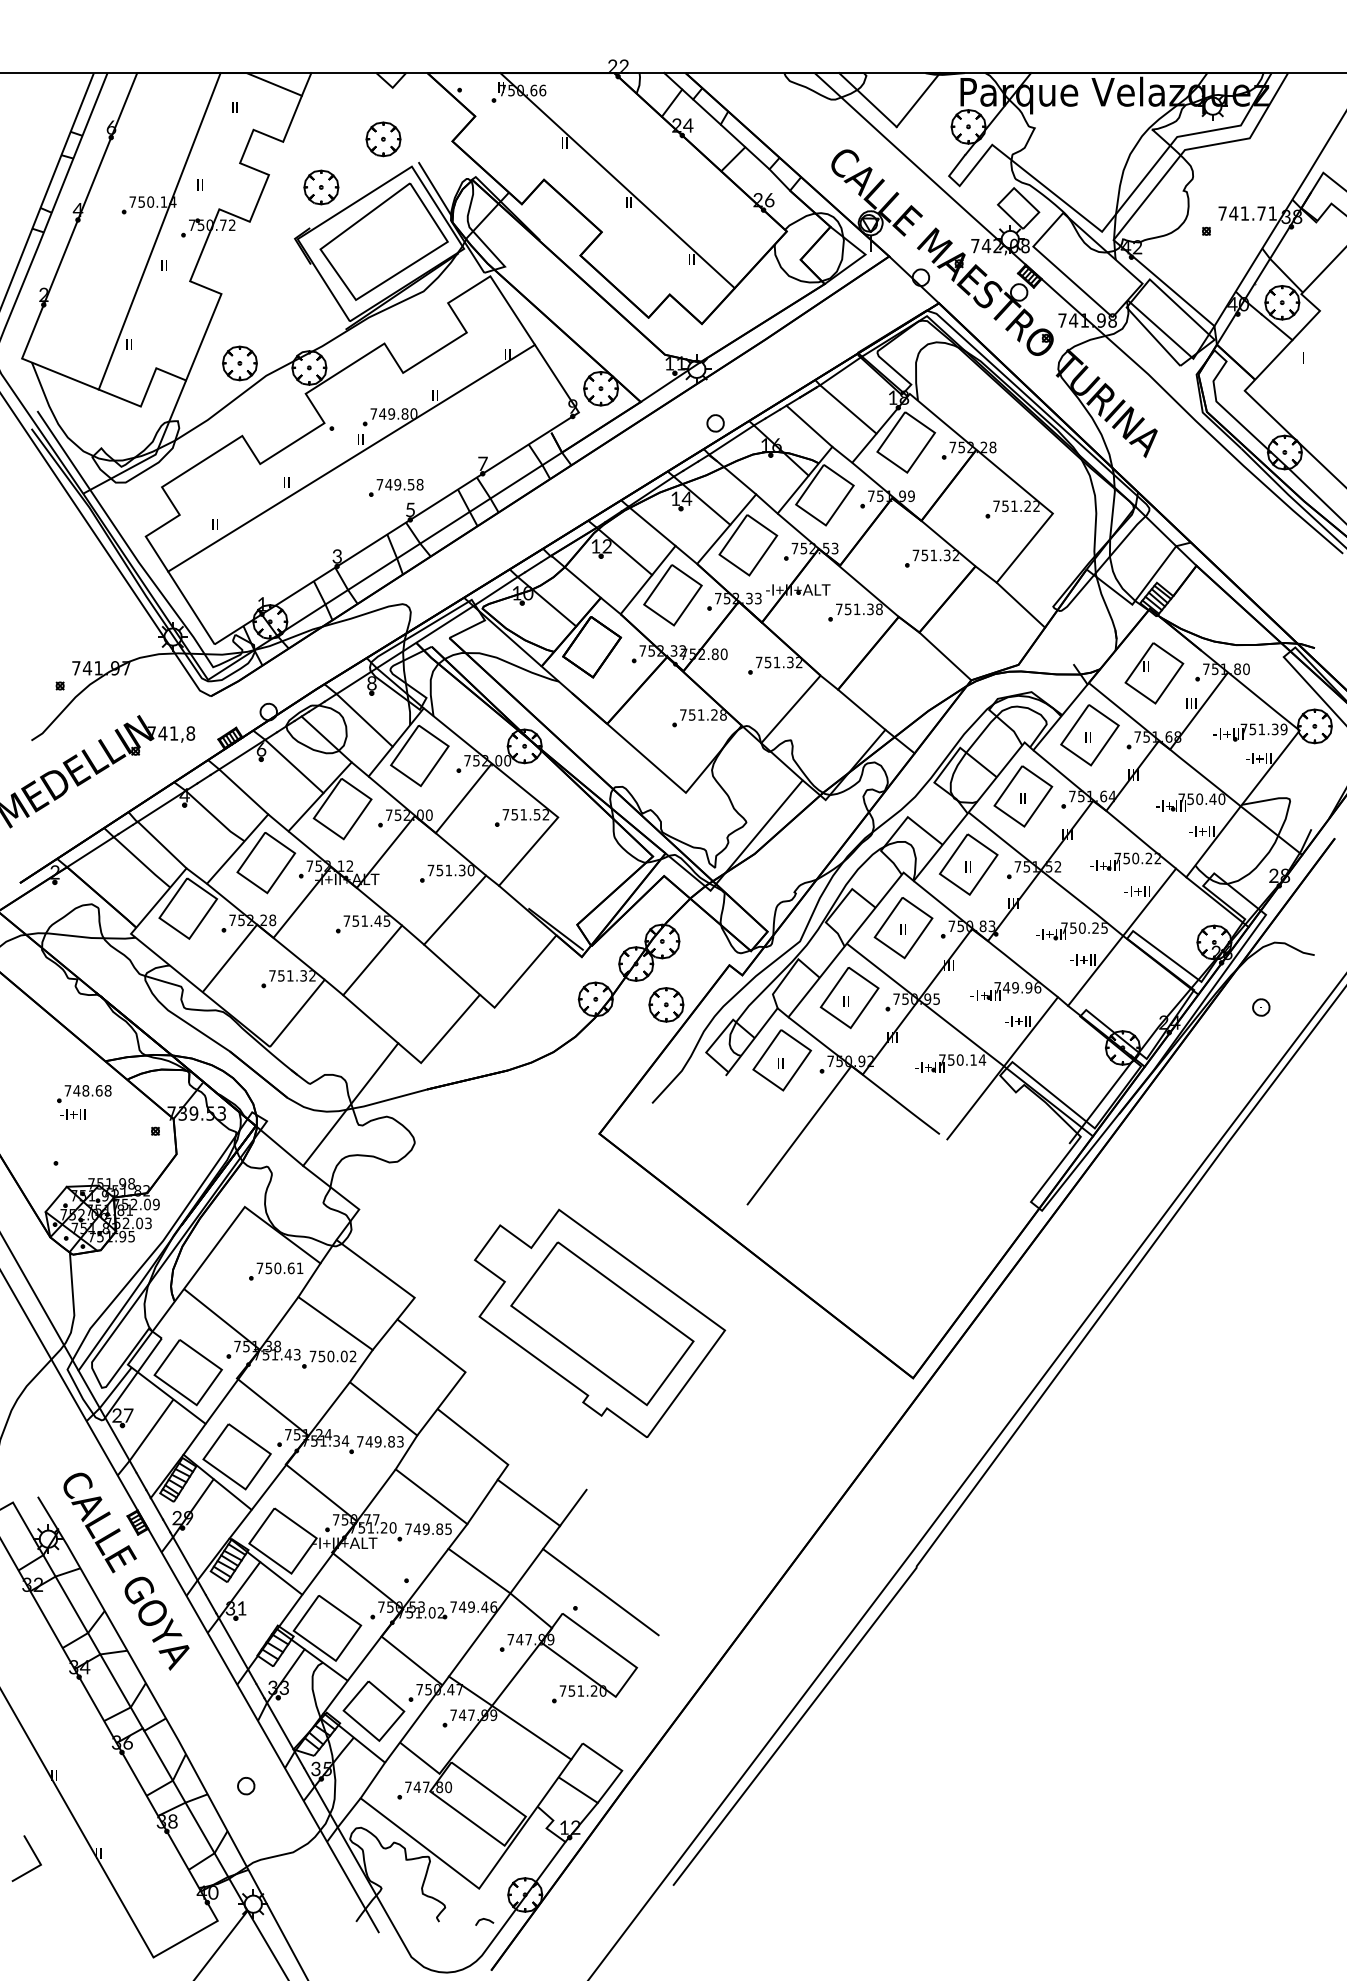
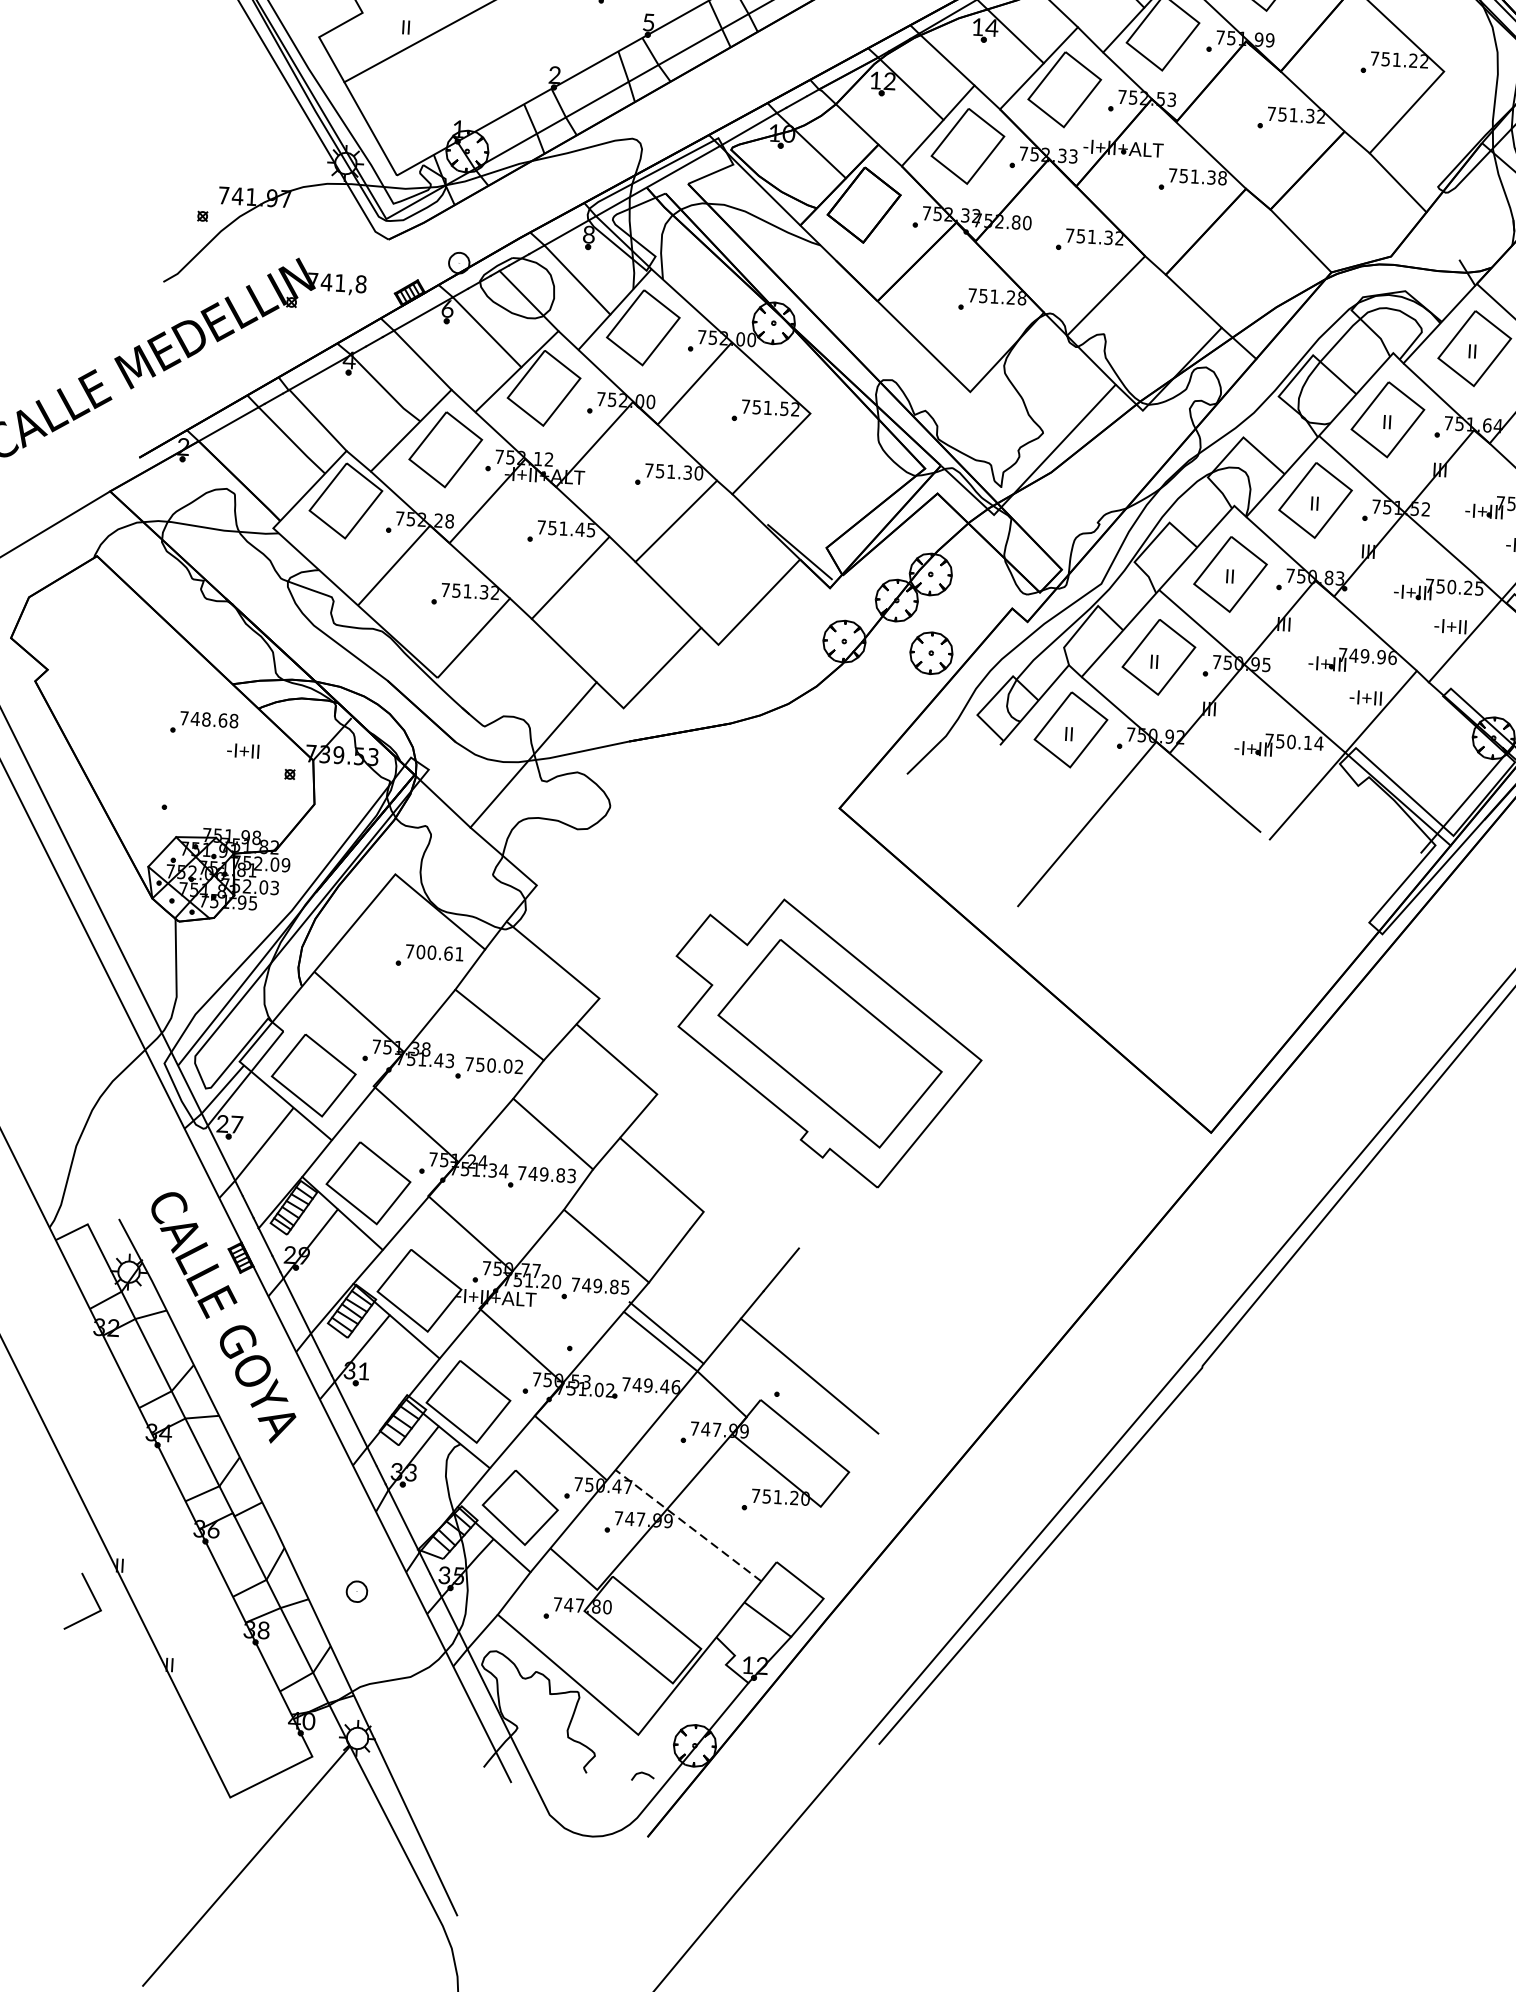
text: (336, 558) -> (553, 77), 3 -> 2
text: (72, 1114) -> (242, 750), moved
text: (268, 1268) -> (420, 952), 750.61 -> 700.61
line: (528, 1502) -> (666, 1332), moved
line: (510, 1718) -> (688, 1526), solid -> dashed
line: (32, 1852) -> (91, 1594), moved

